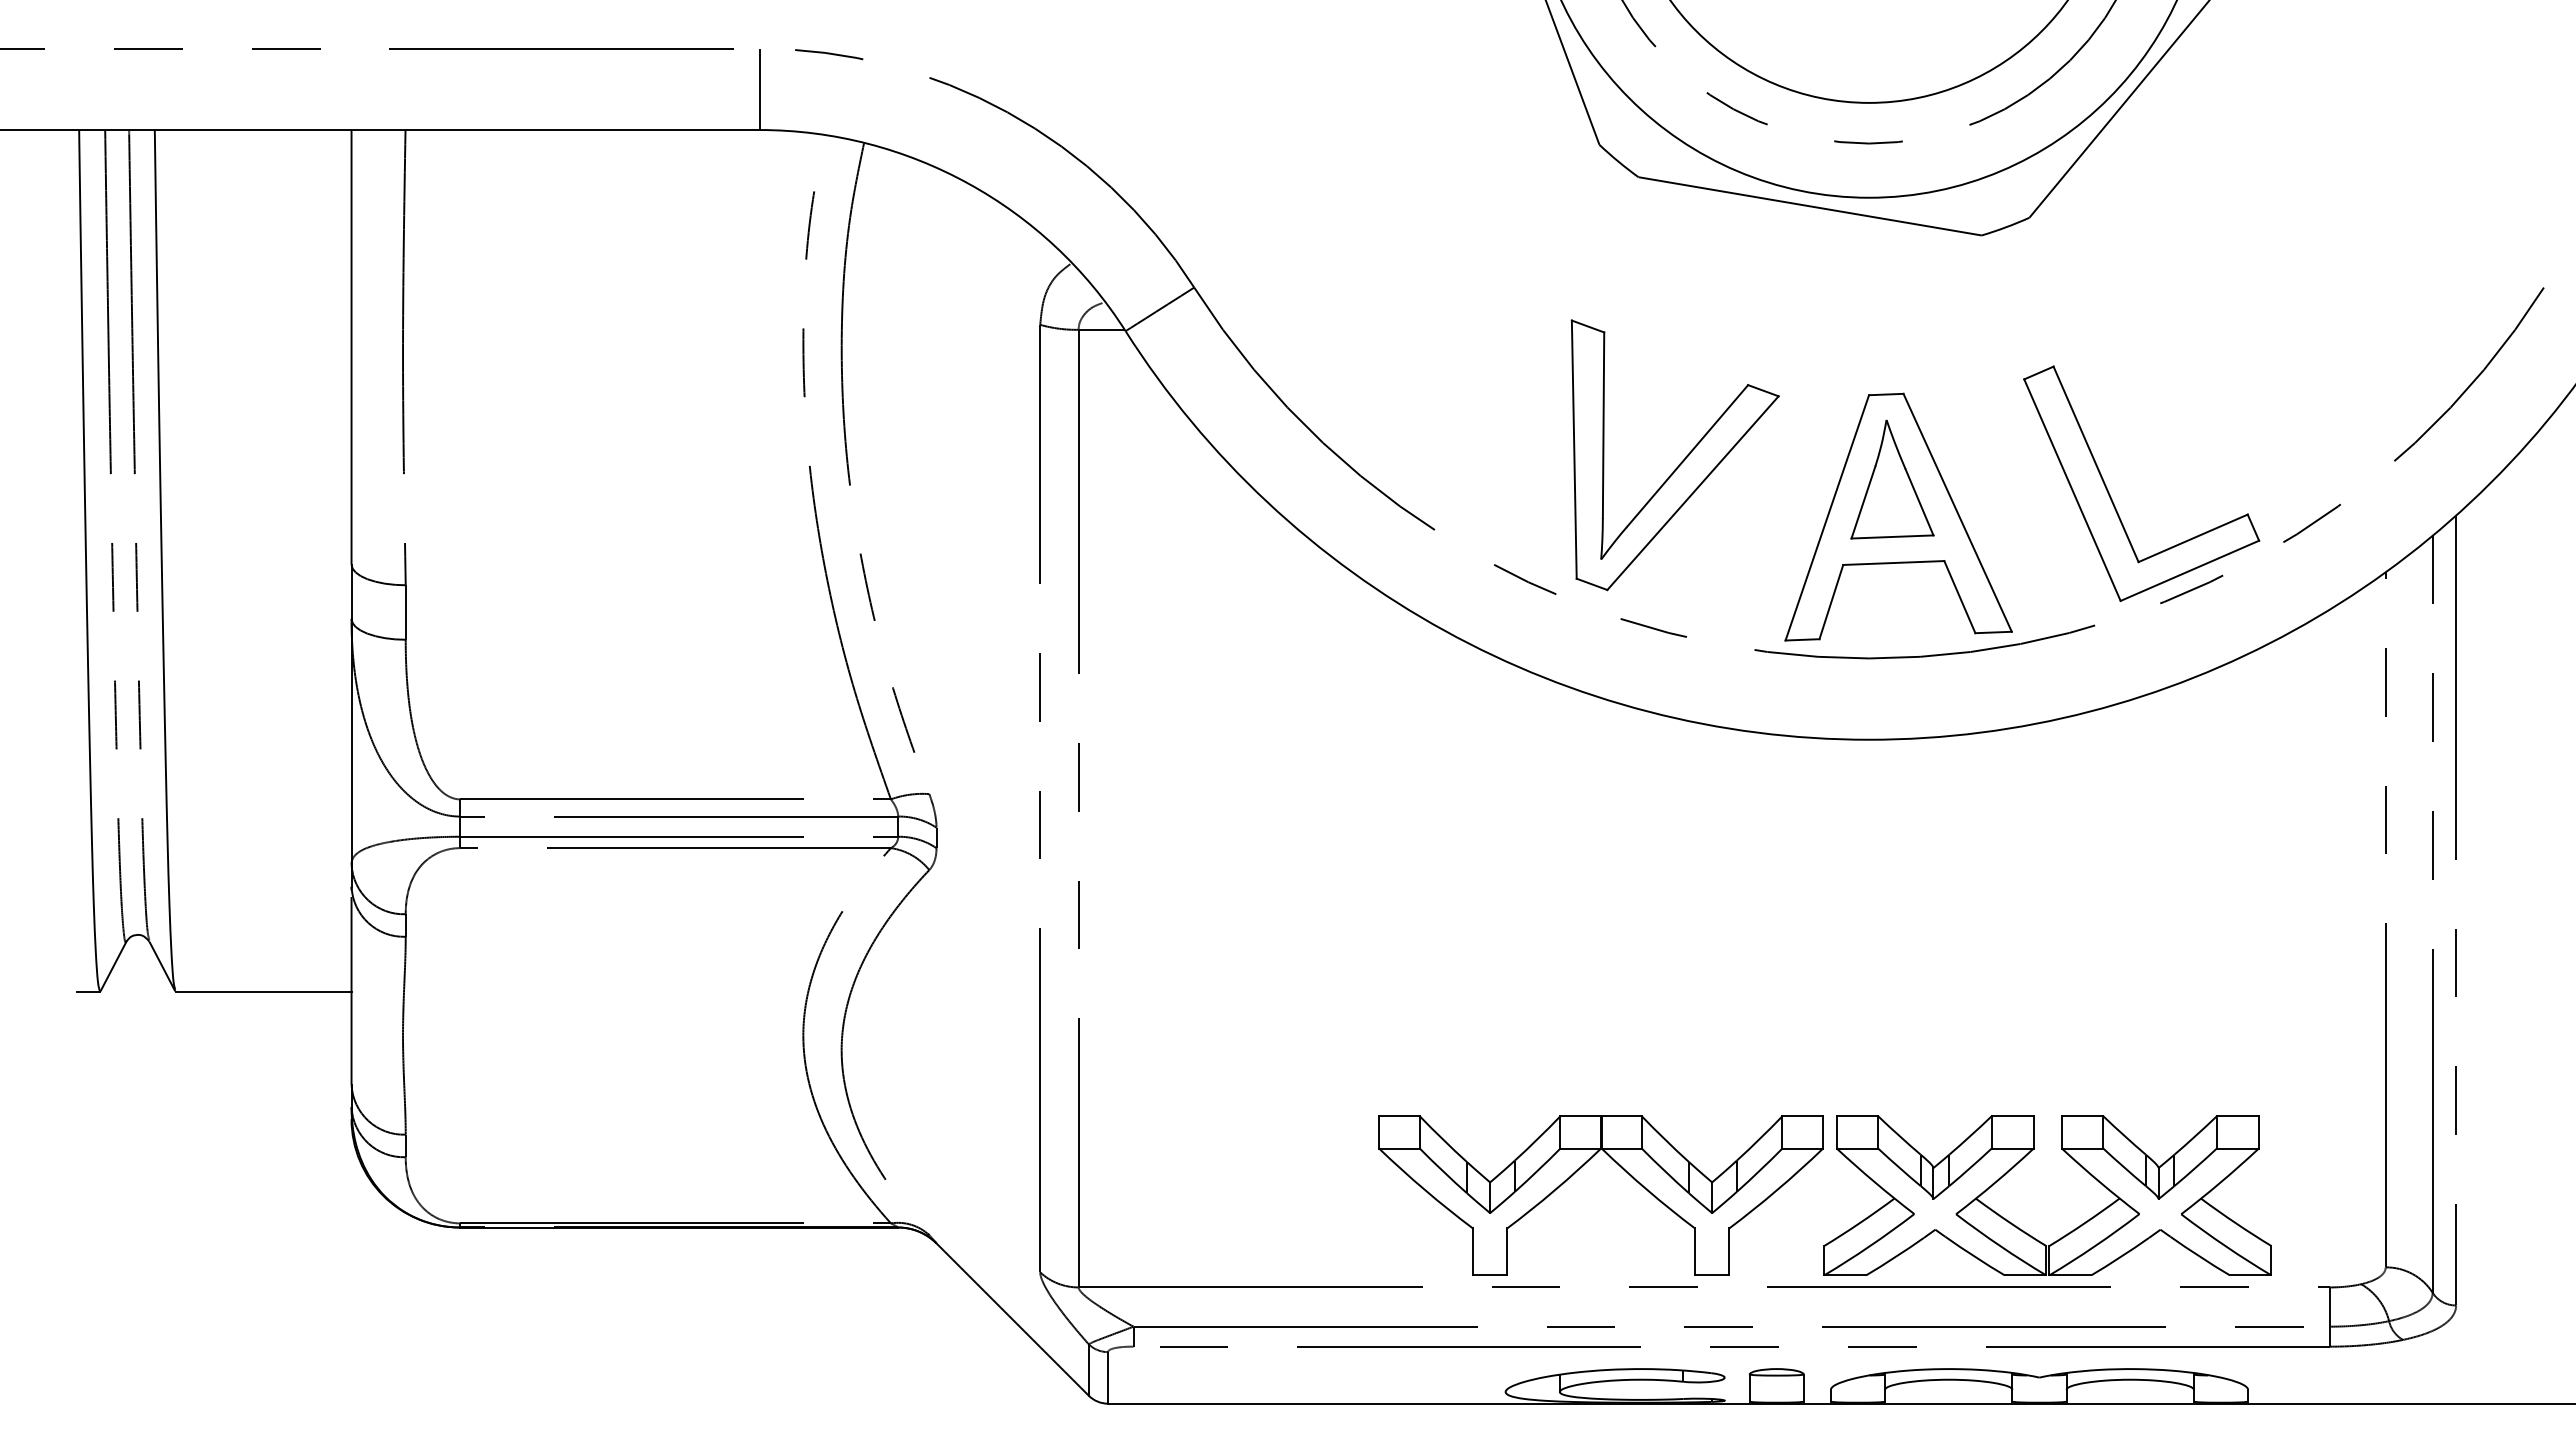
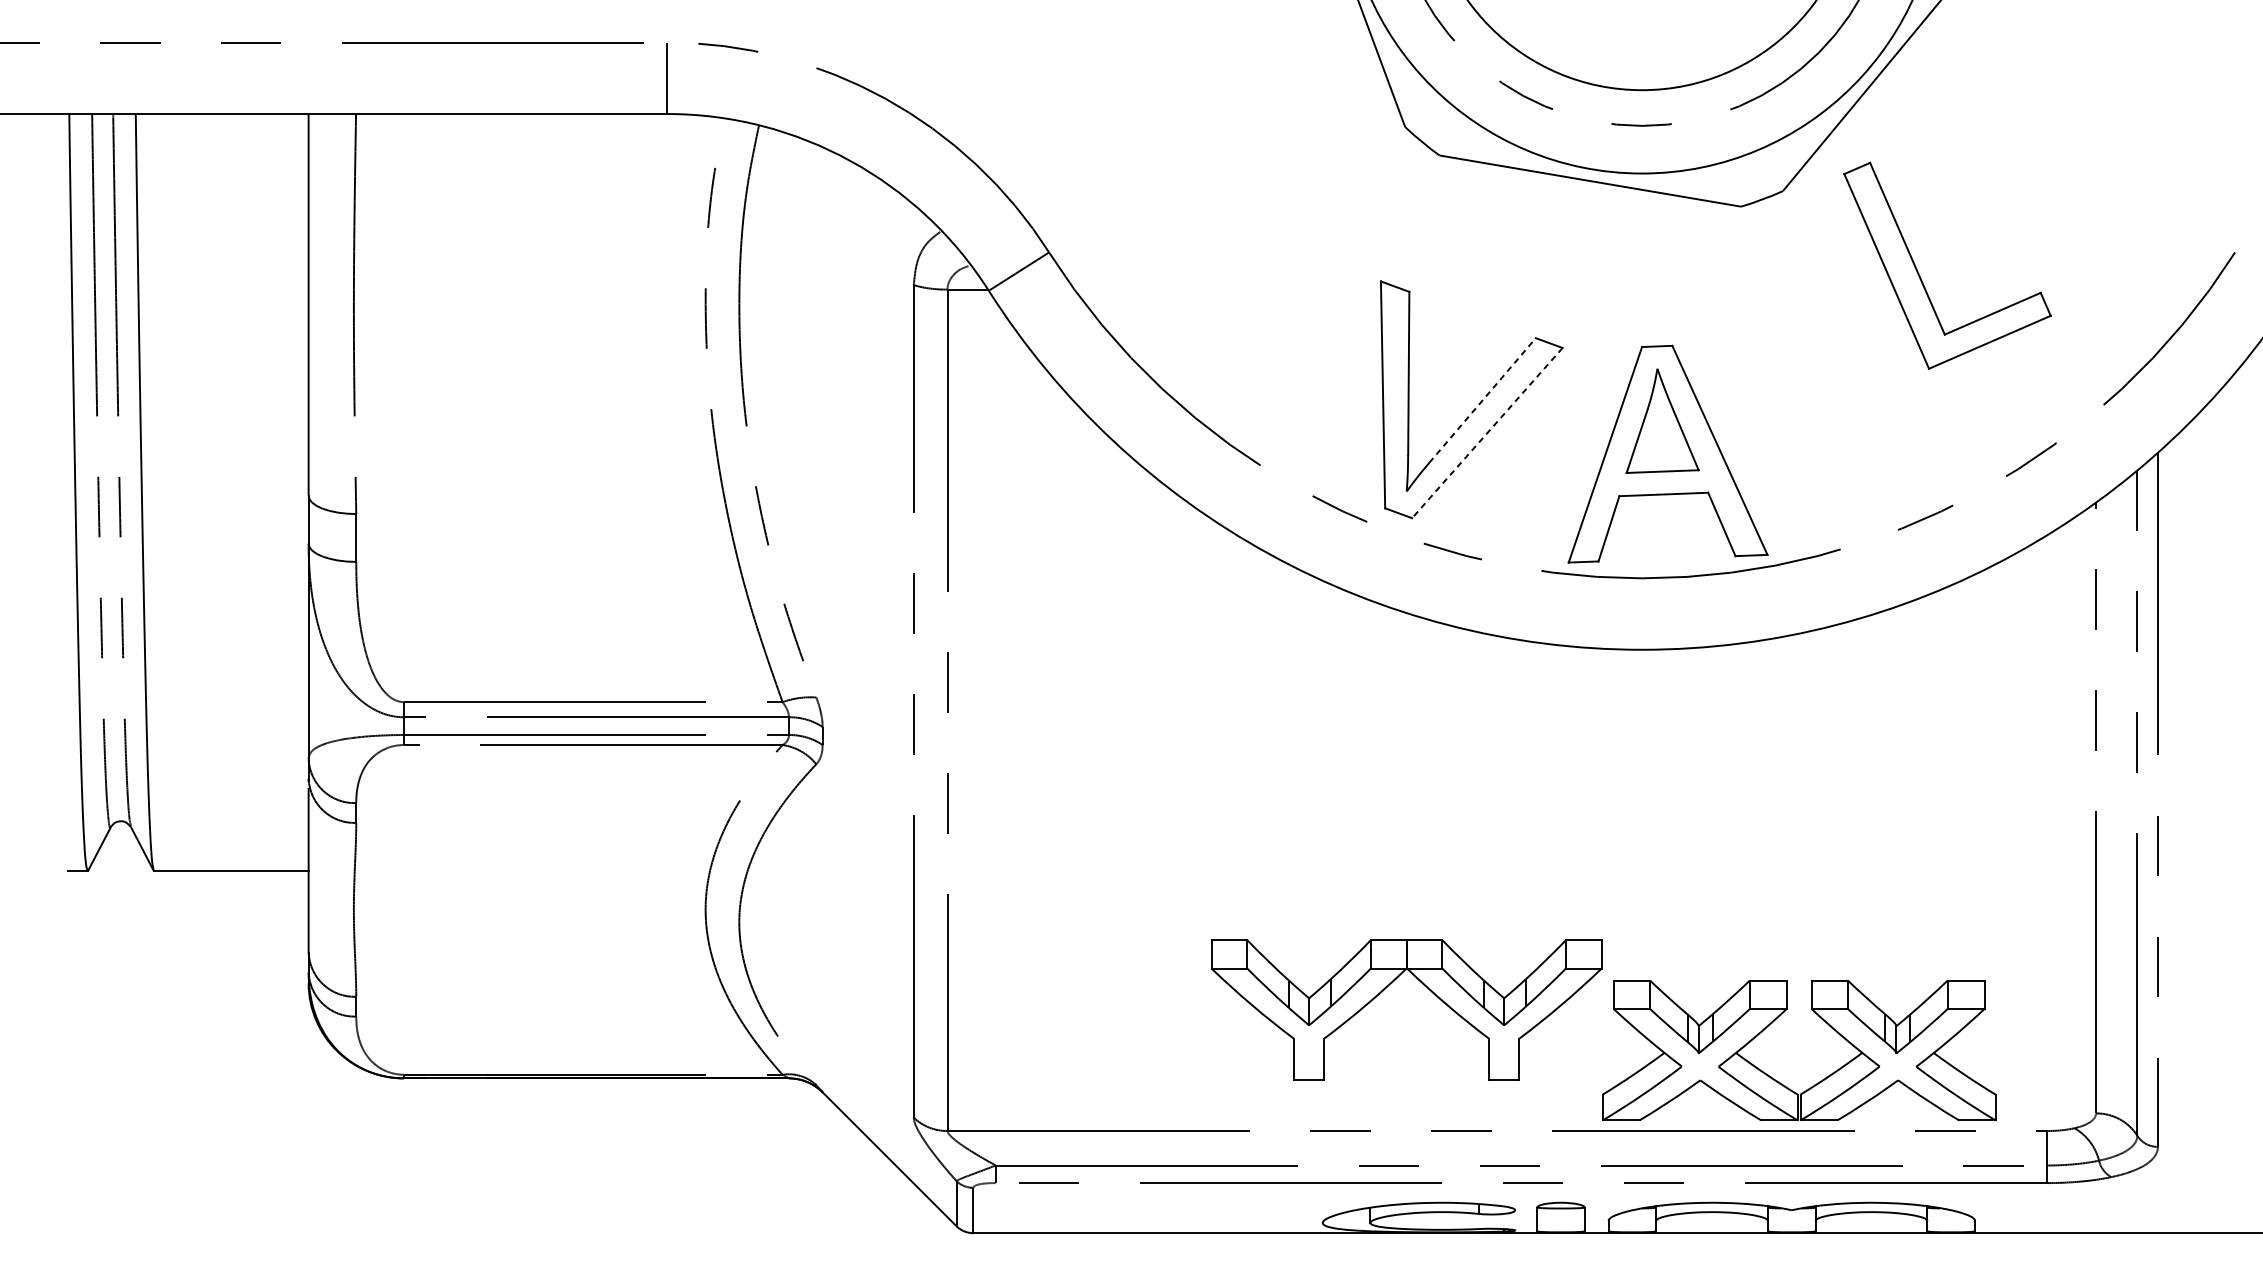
line: (1687, 455) -> (1482, 400), solid -> dashed
line: (1692, 493) -> (1486, 433), solid -> dashed
part: (2111, 496) -> (1921, 276), moved
part: (1581, 1168) -> (1389, 986), moved

